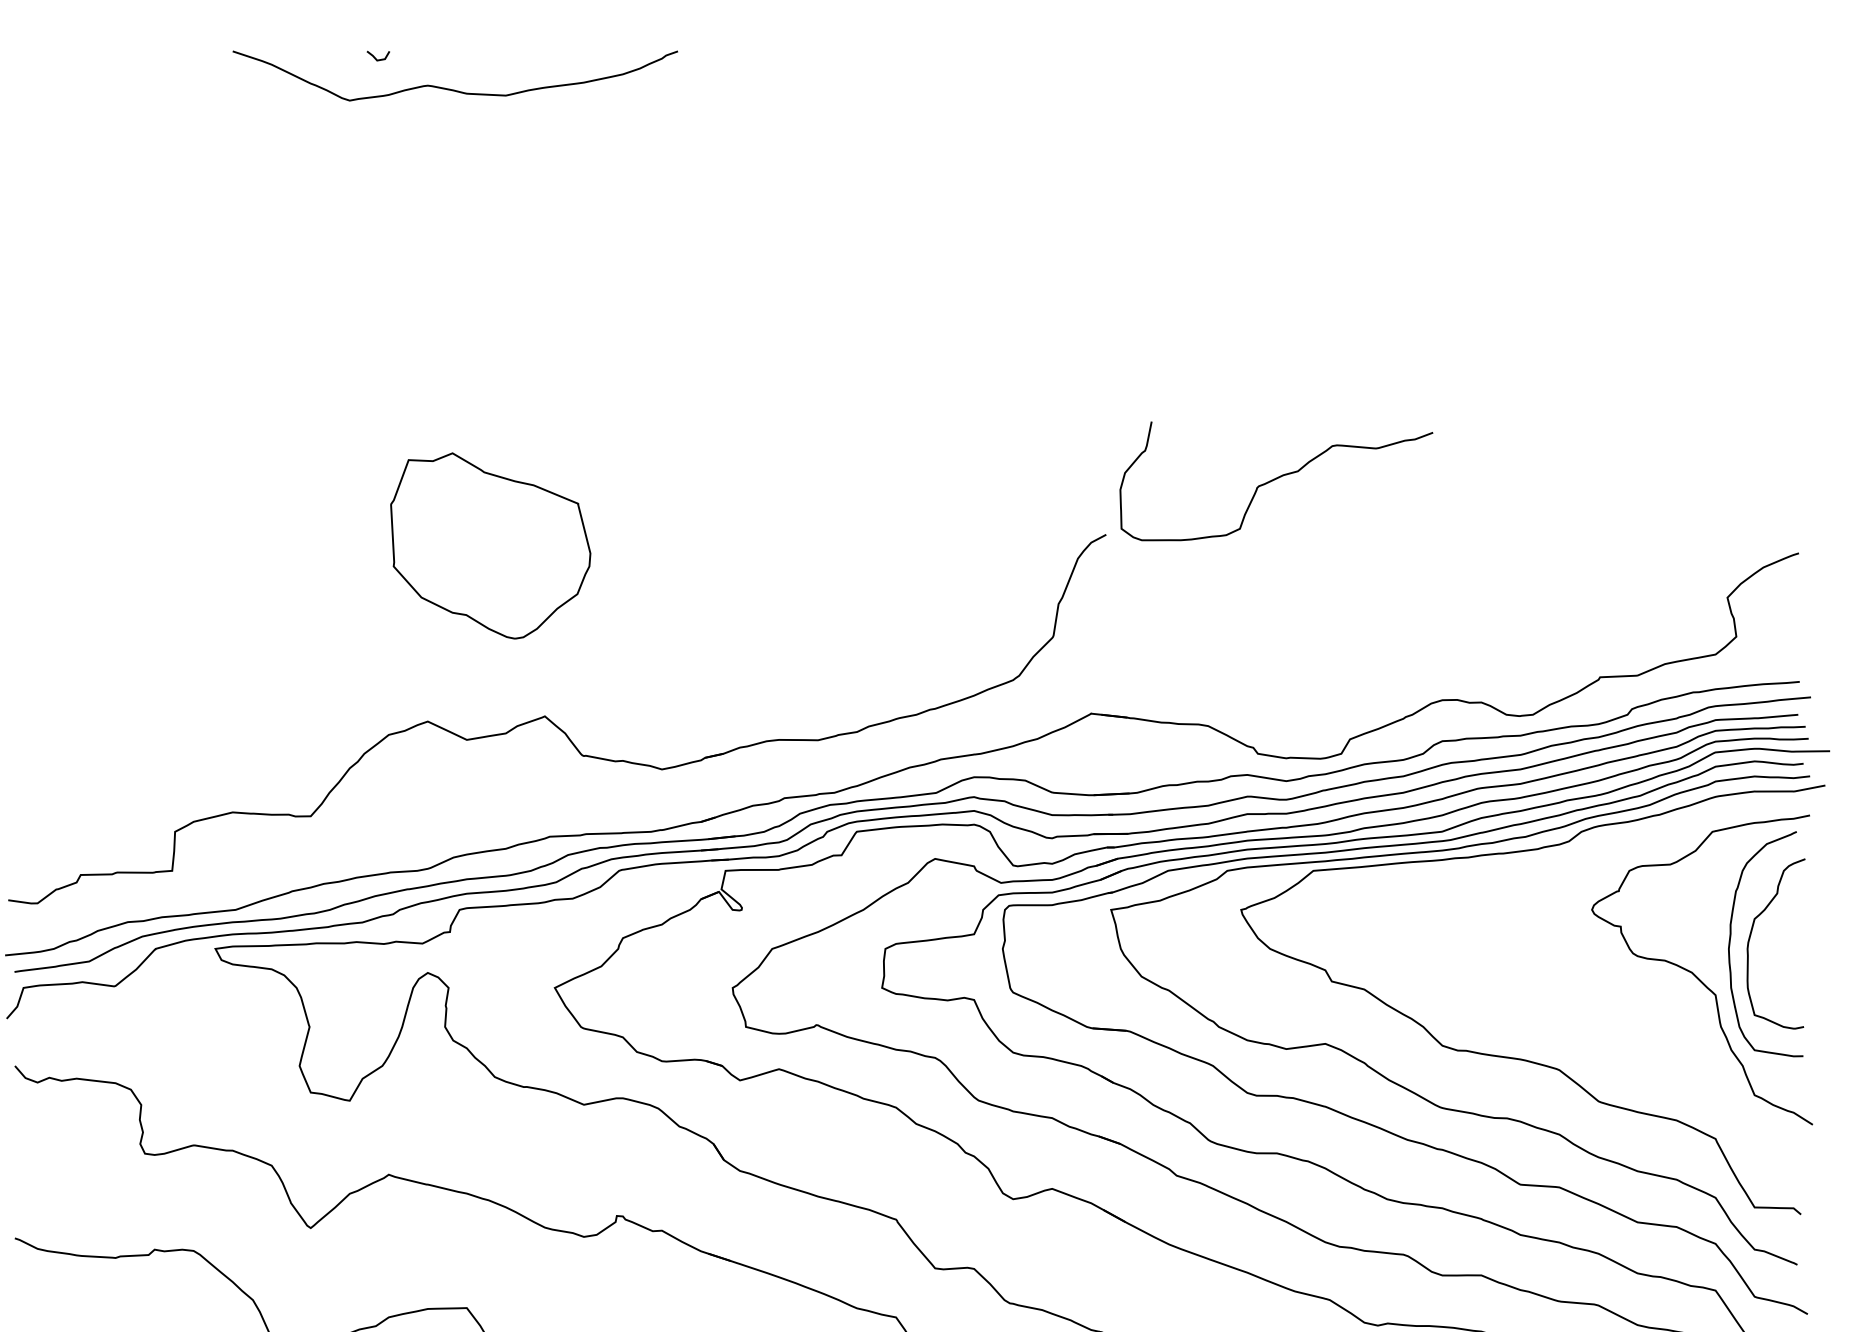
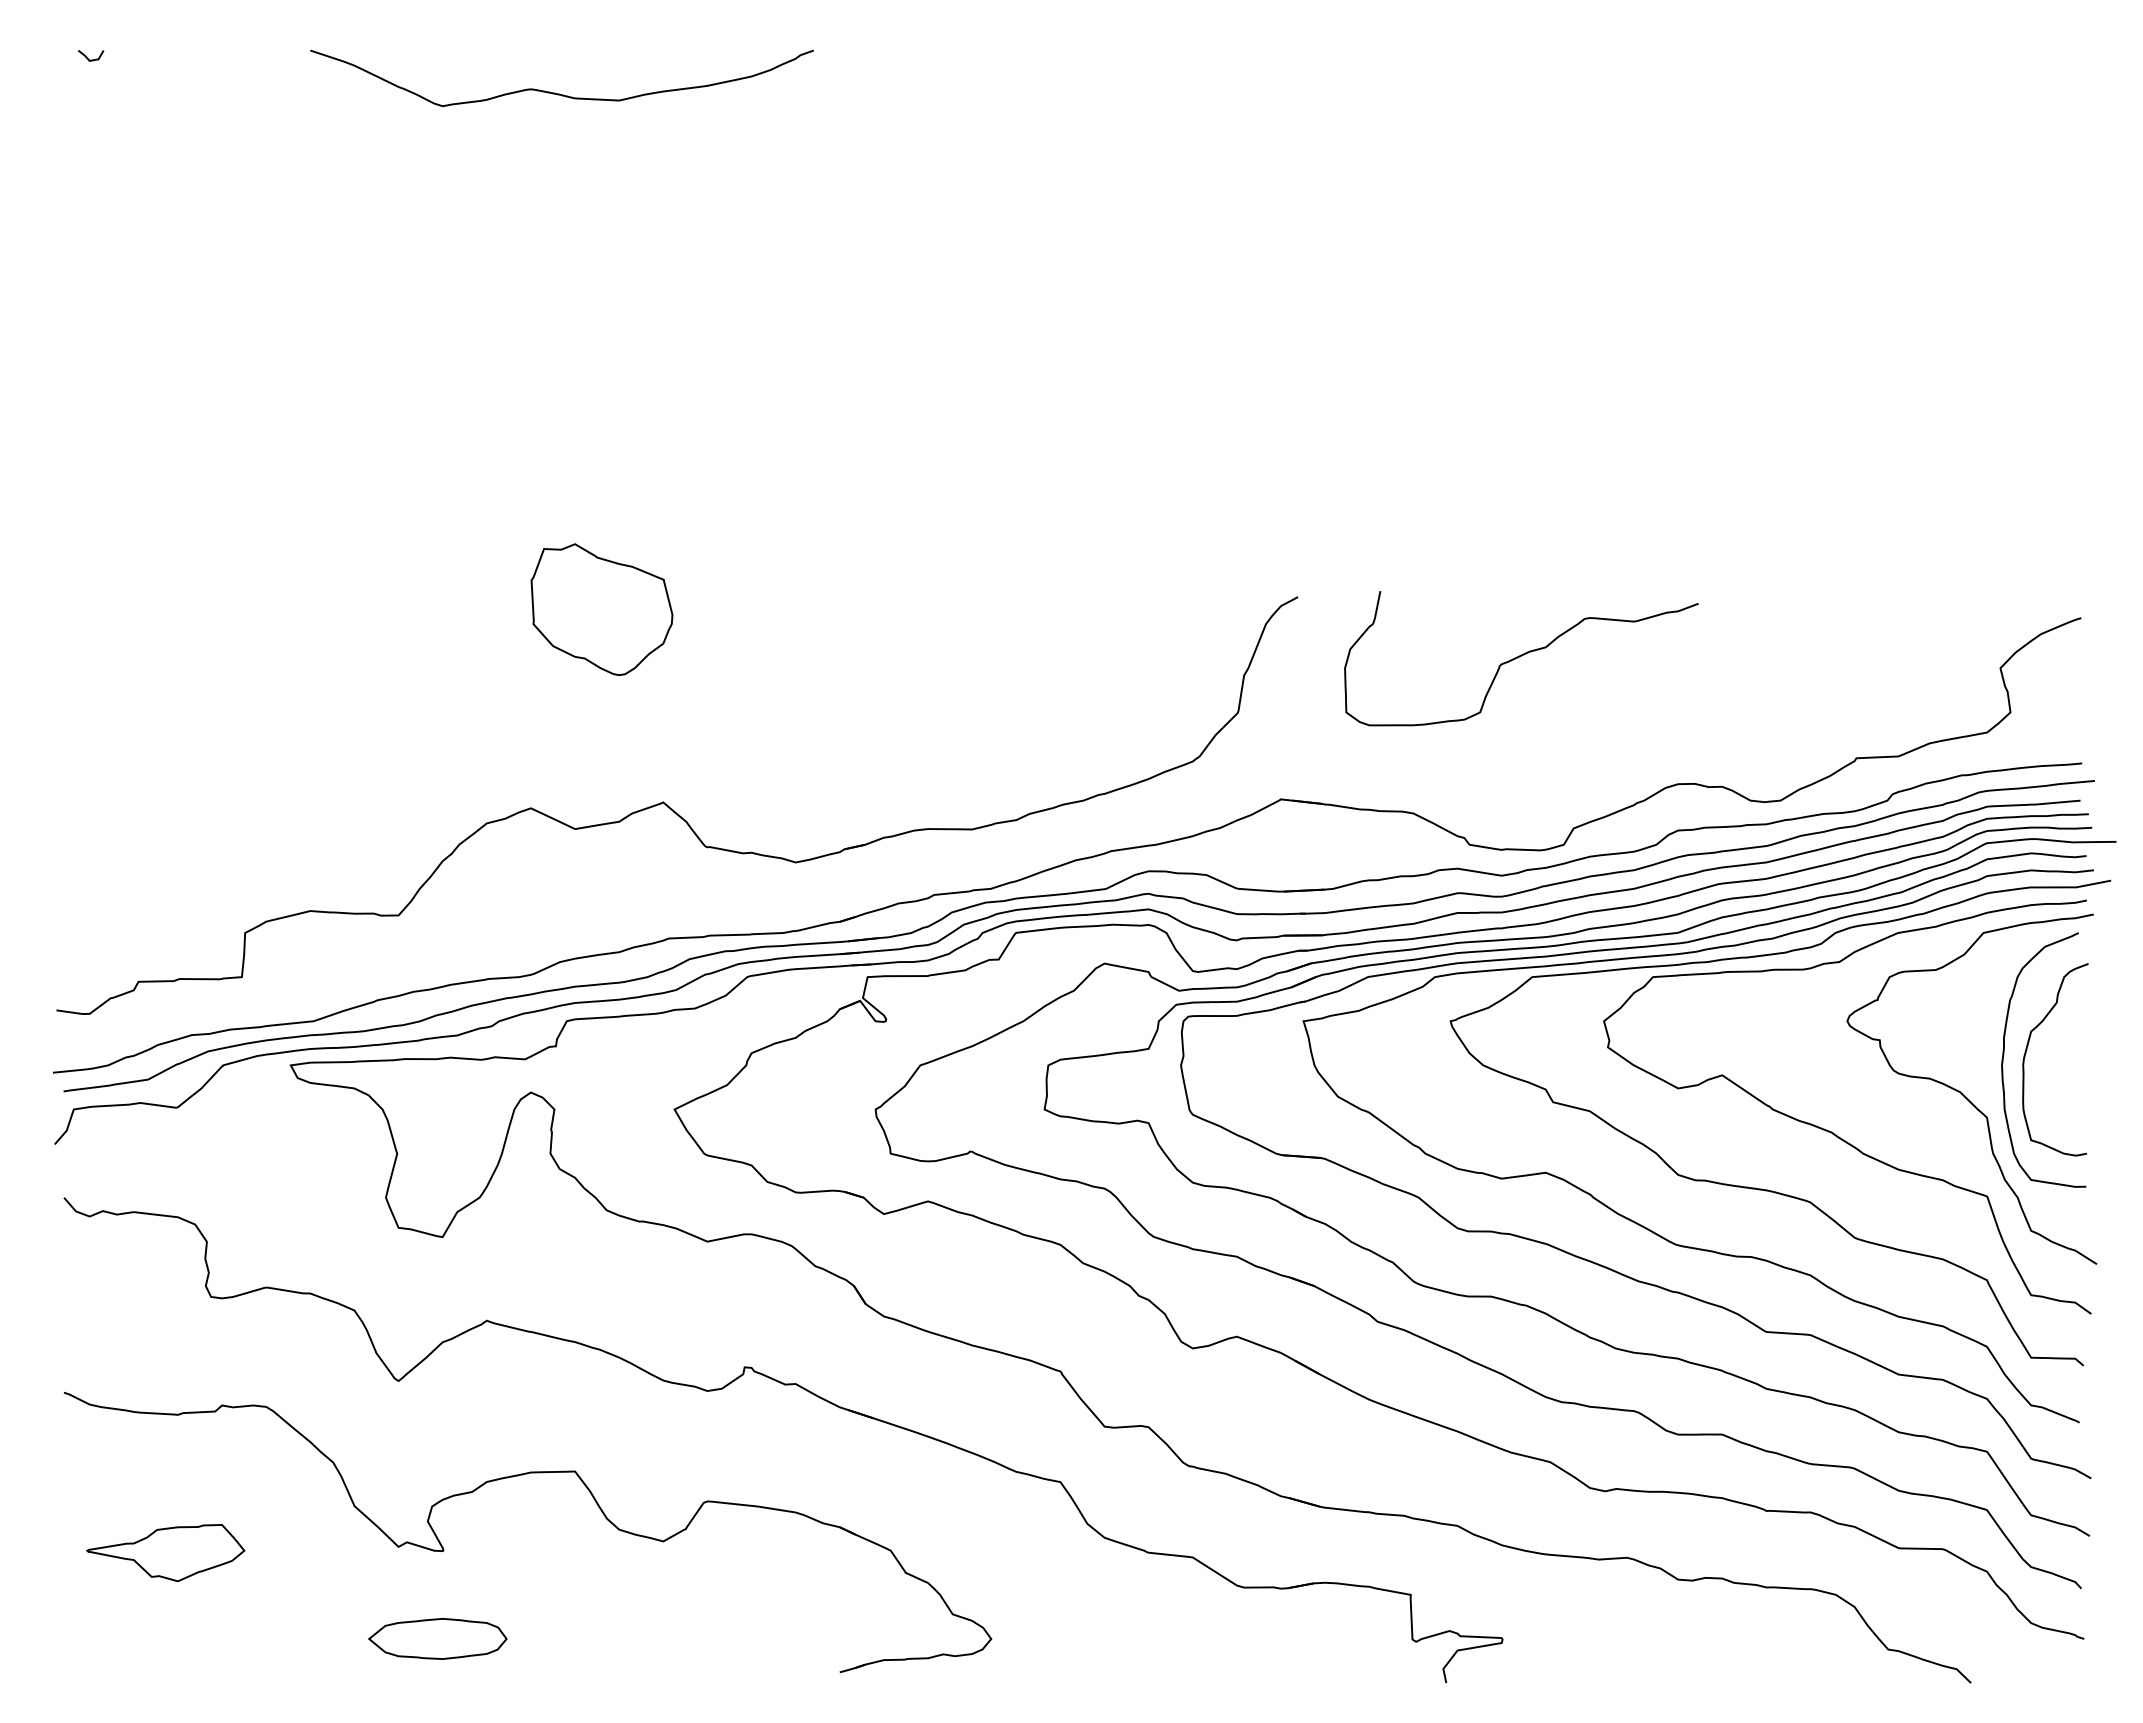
line: (378, 59) -> (91, 59), moved
curve: (1276, 479) -> (1521, 656), moved
part: (490, 545) -> (601, 609), size x0.62
curve: (1579, 1008) -> (1833, 1132), added

